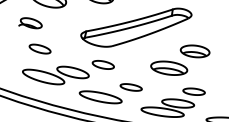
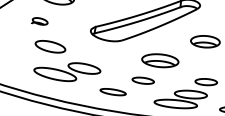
part: (30, 23) -> (39, 21), size x0.7
part: (39, 48) -> (49, 46), size x1.4
part: (102, 64) -> (113, 59), removed
part: (169, 67) -> (160, 59), moved
part: (100, 97) -> (113, 92), size x0.6

